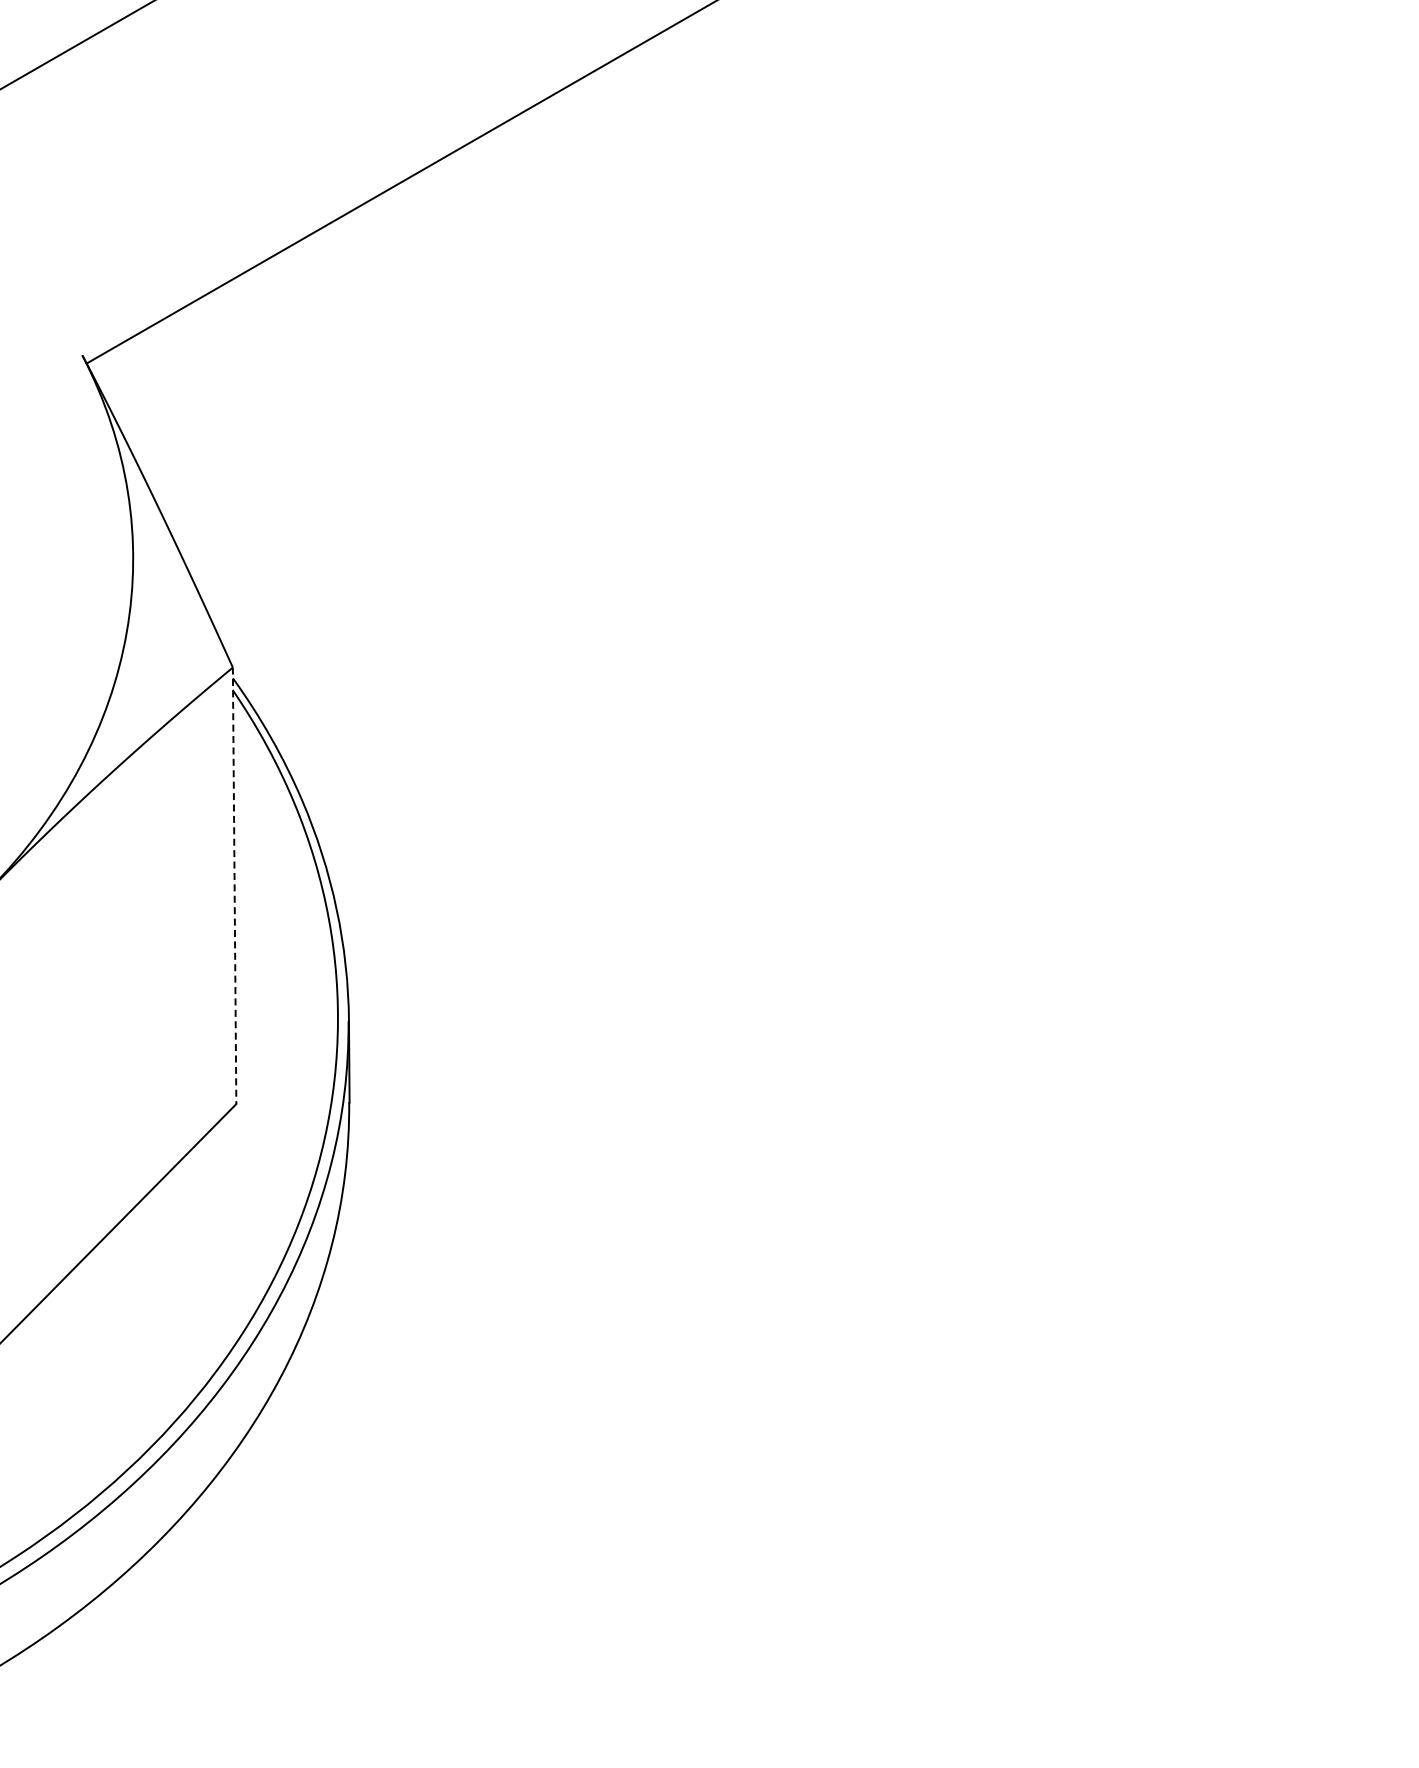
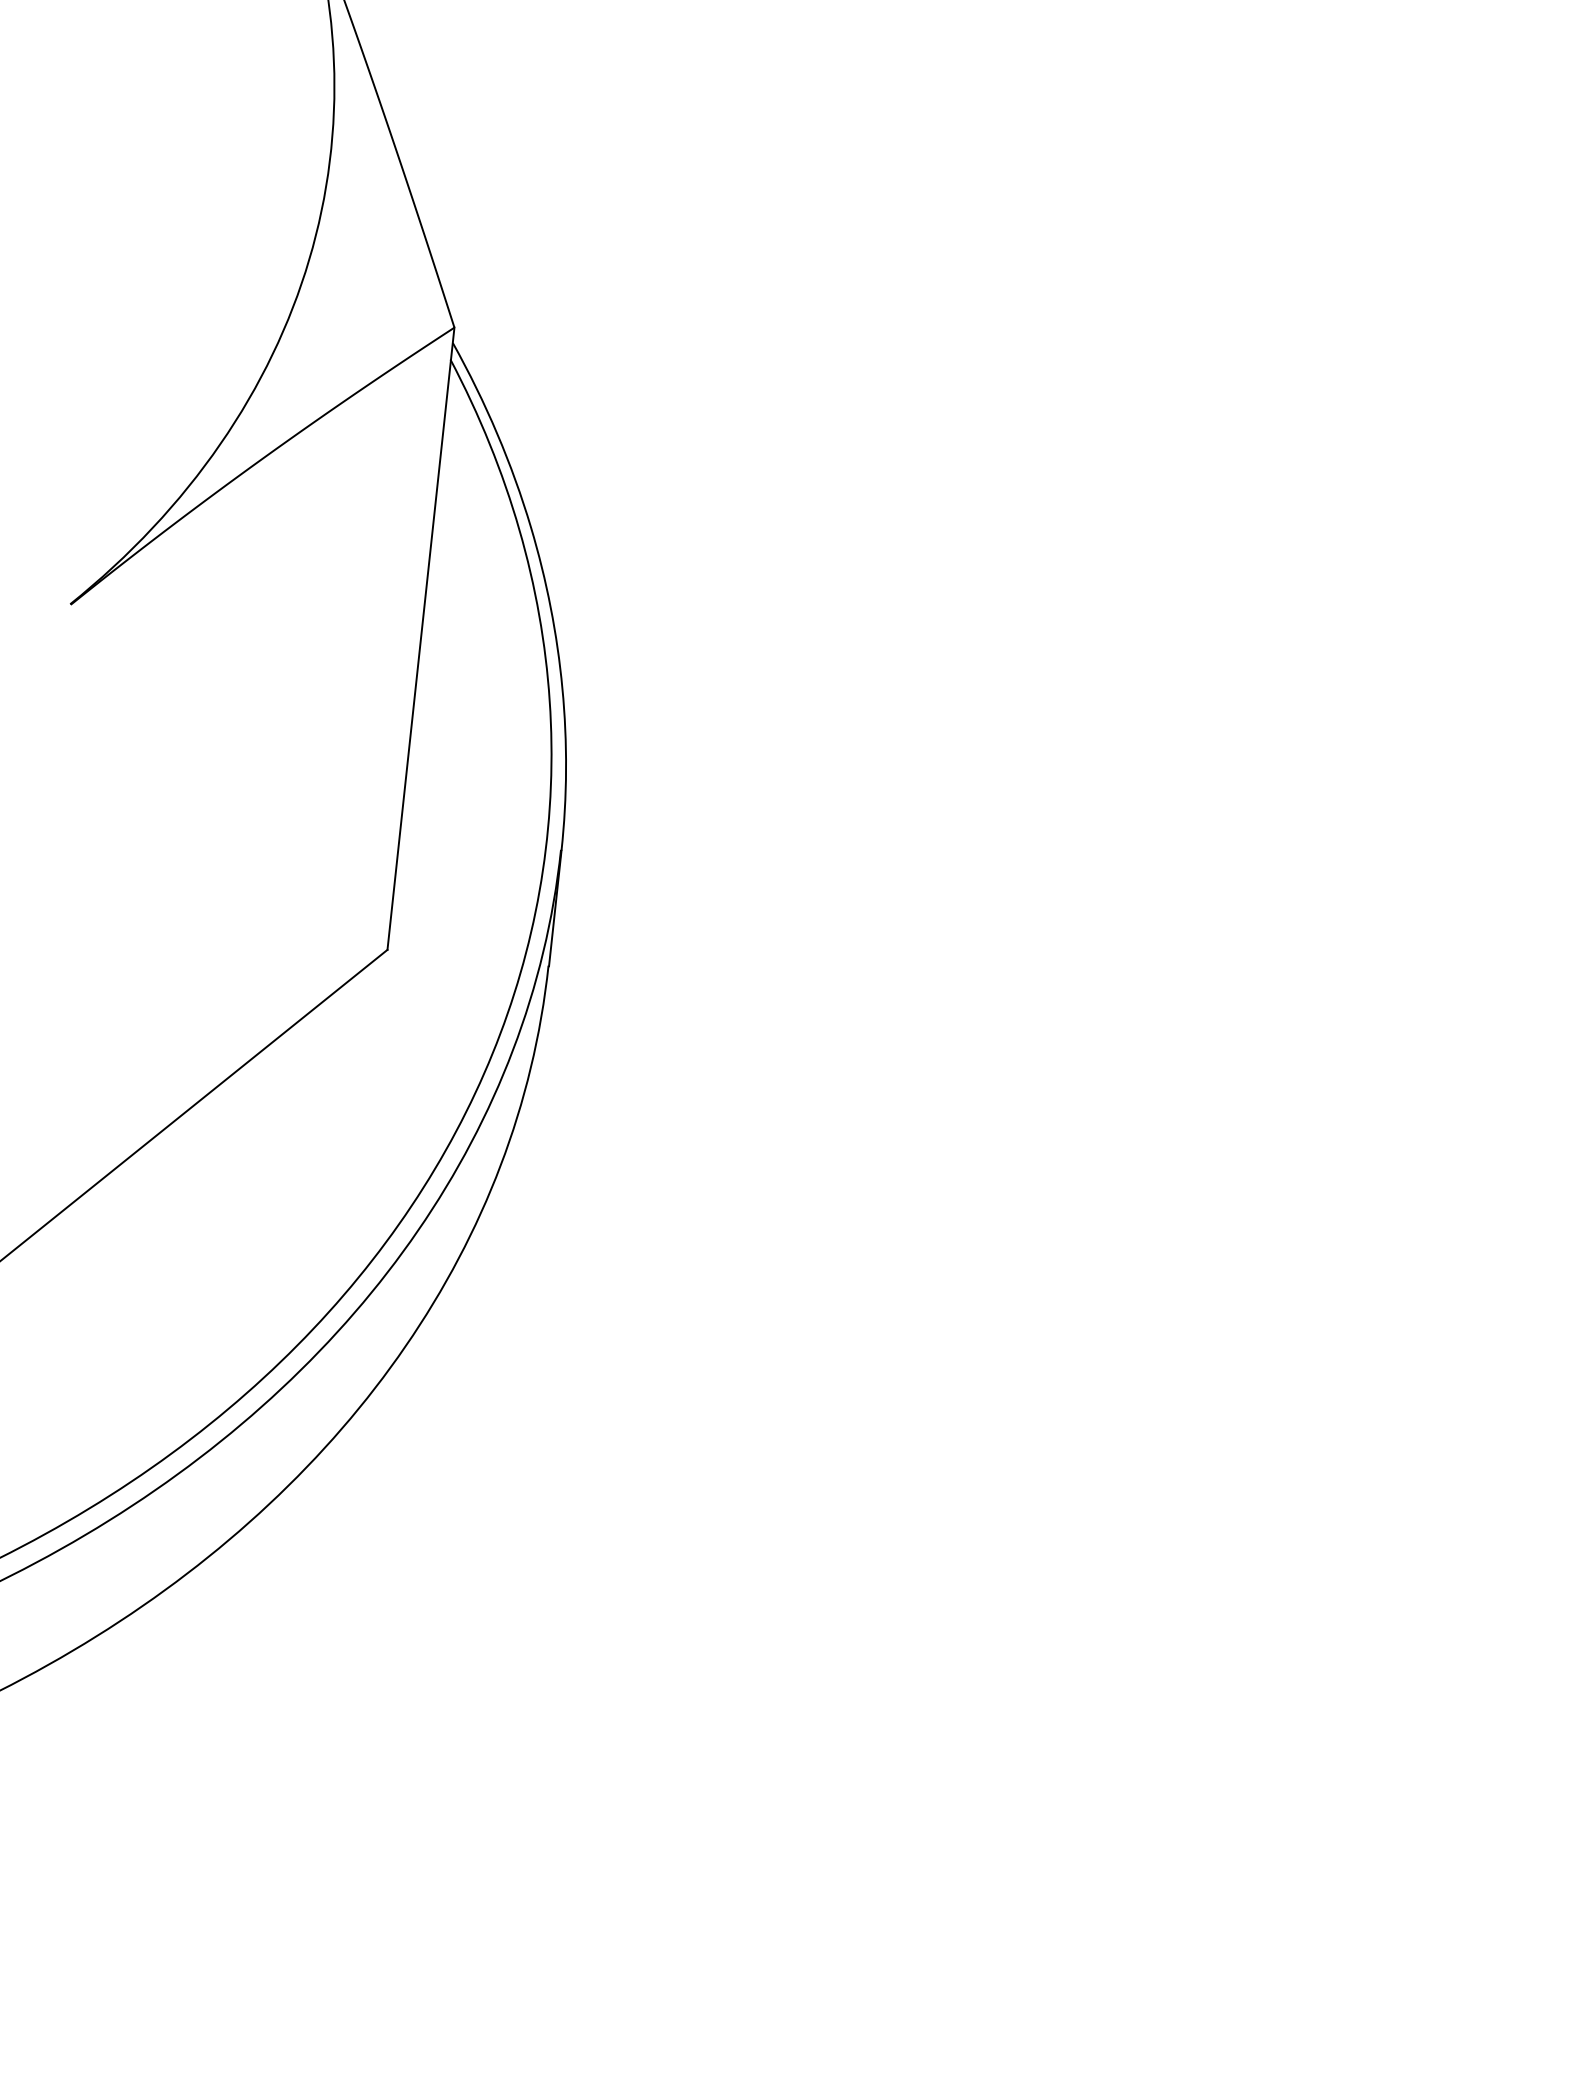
line: (234, 886) -> (420, 639), dashed -> solid

